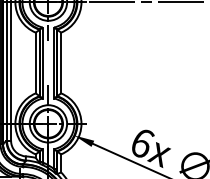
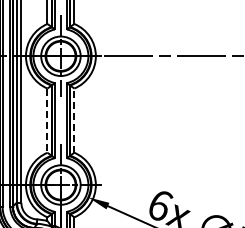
line: (61, 62) -> (74, 120), solid -> dashed
line: (35, 63) -> (47, 121), solid -> dashed

